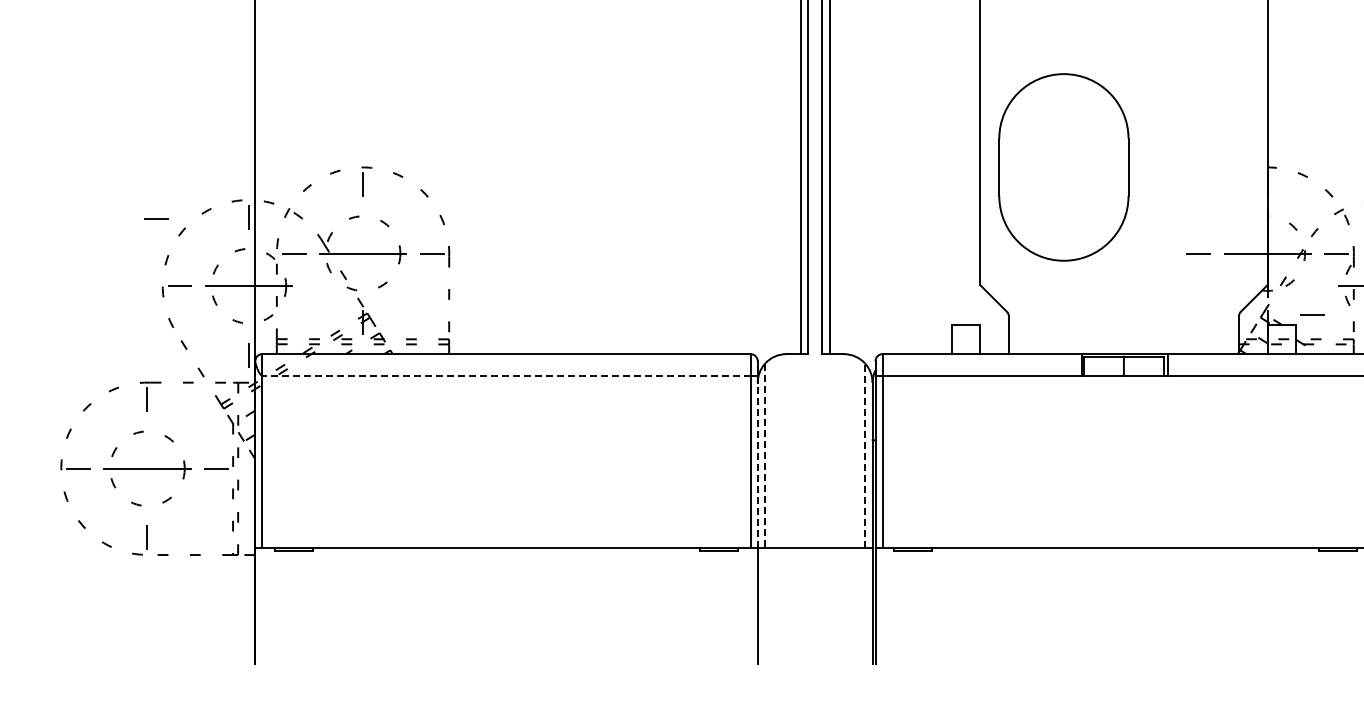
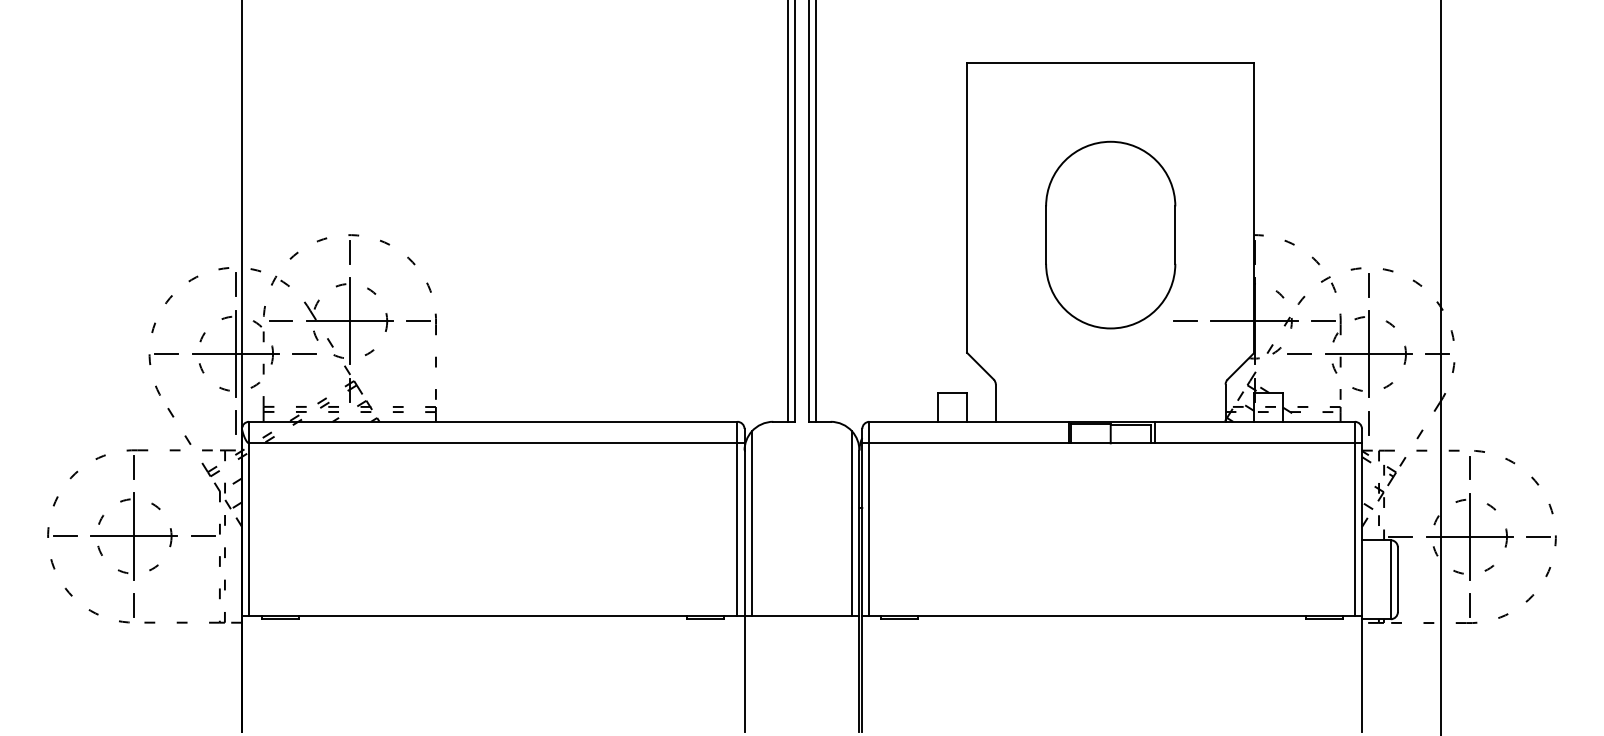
part: (1063, 166) -> (1110, 234), moved
line: (156, 218) -> (304, 353), moved
line: (362, 253) -> (349, 321), added
line: (248, 285) -> (235, 353), added
line: (1312, 314) -> (1299, 353), moved
line: (505, 375) -> (492, 443), dashed -> solid
line: (865, 455) -> (852, 523), dashed -> solid
line: (764, 456) -> (751, 524), dashed -> solid
line: (757, 465) -> (744, 533), dashed -> solid
line: (147, 468) -> (134, 536), added

